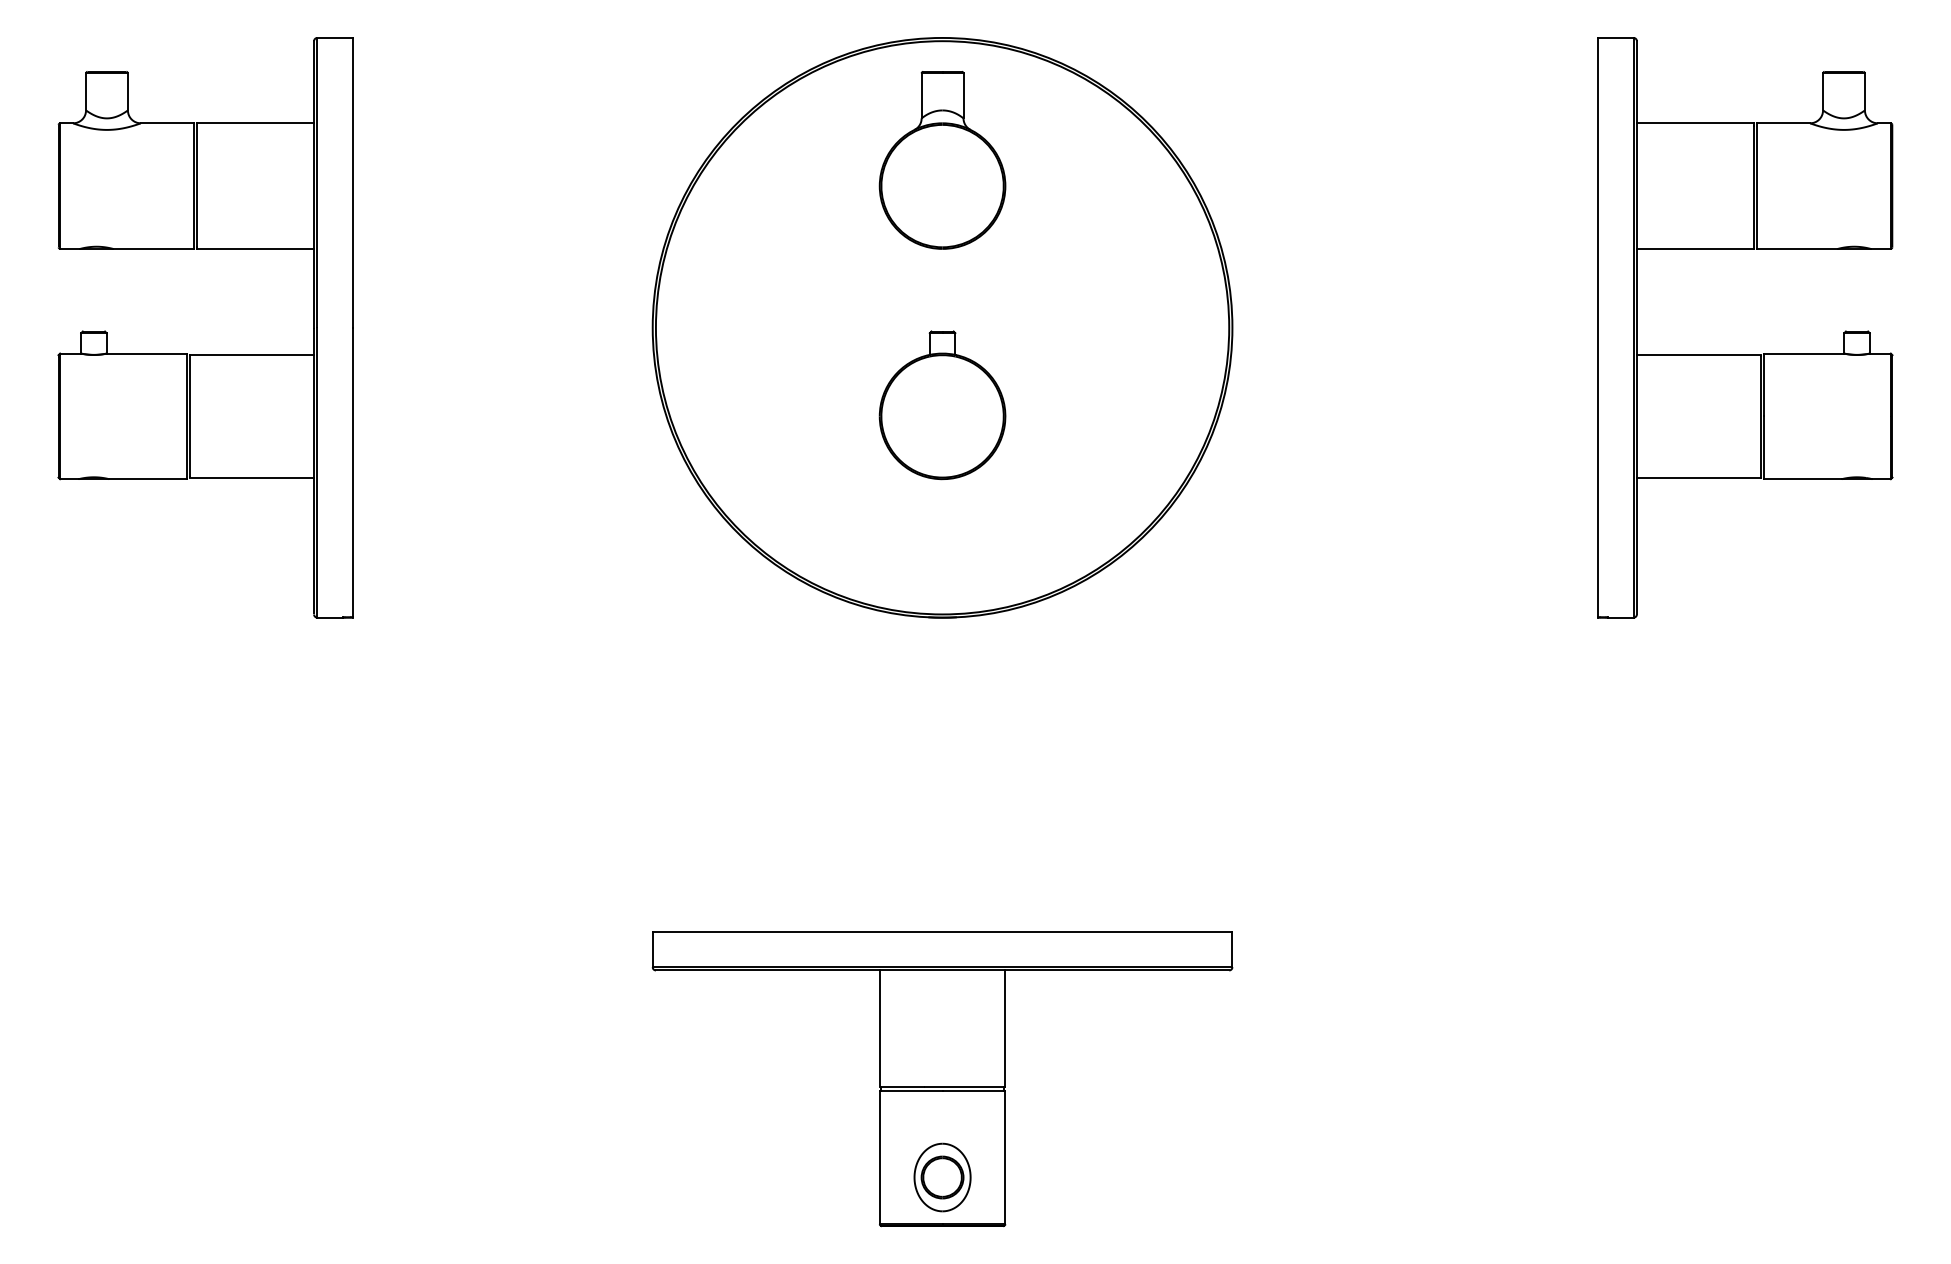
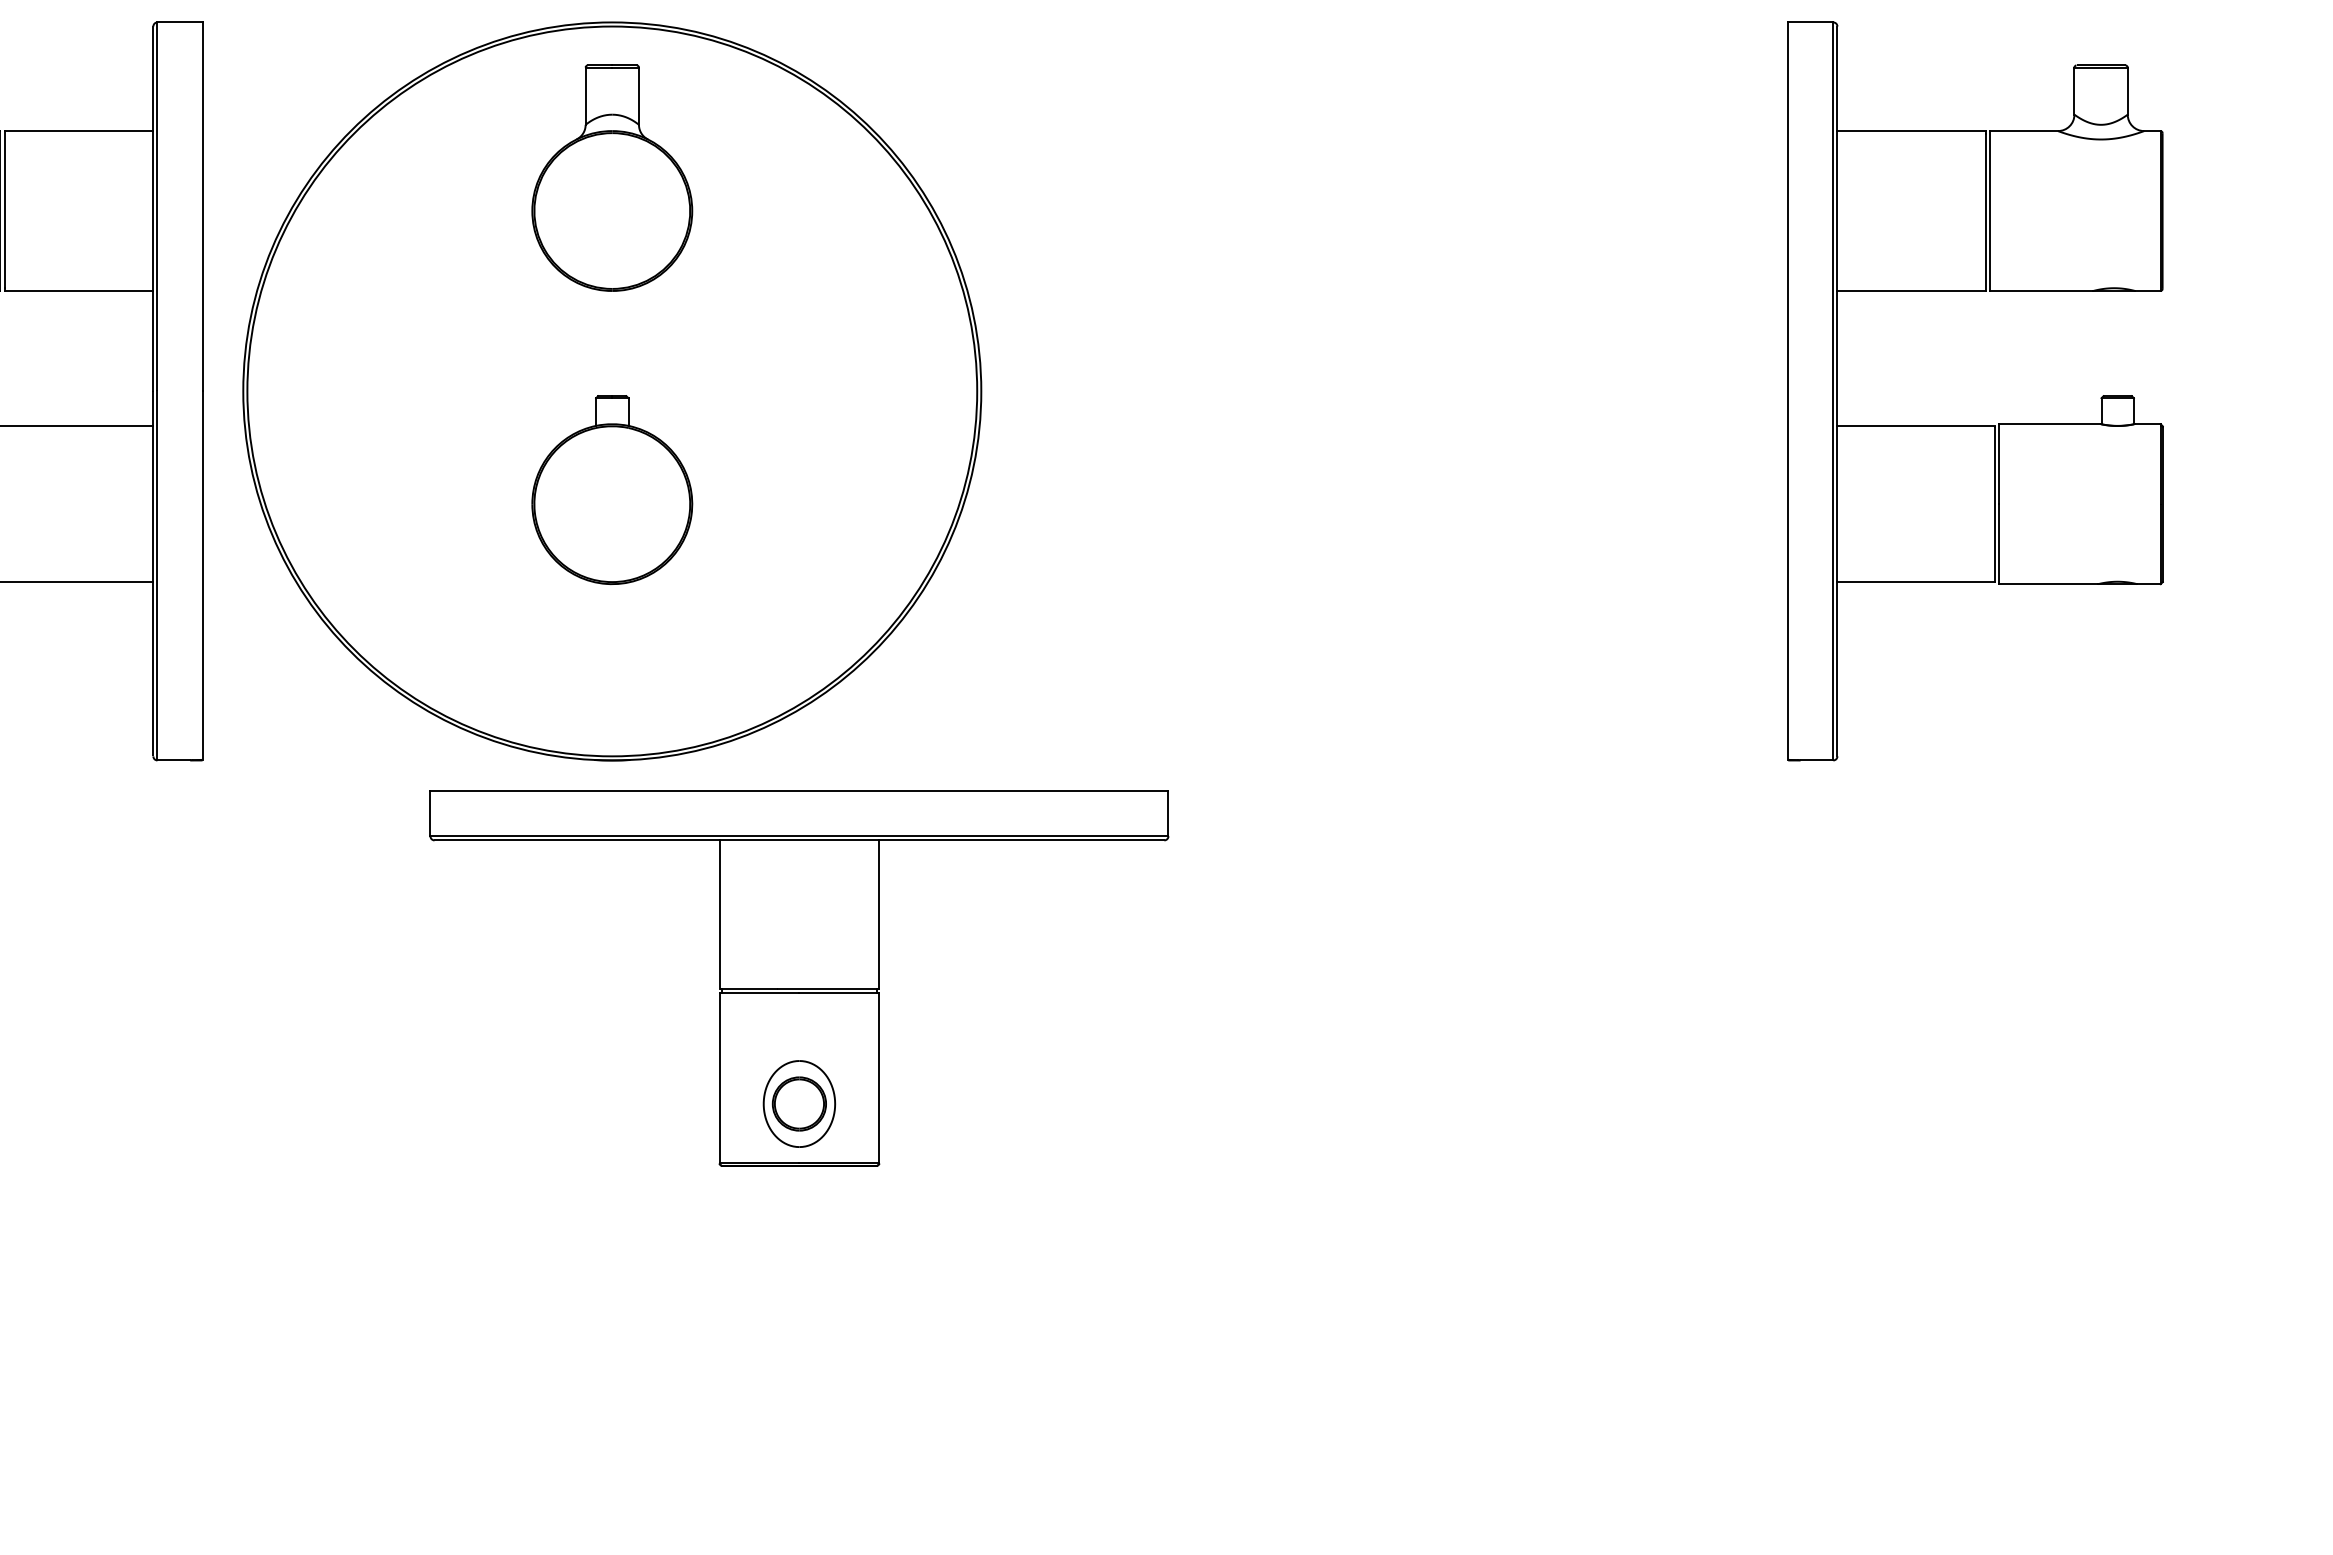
part: (942, 327) -> (612, 391), moved
part: (942, 1079) -> (799, 979), moved

